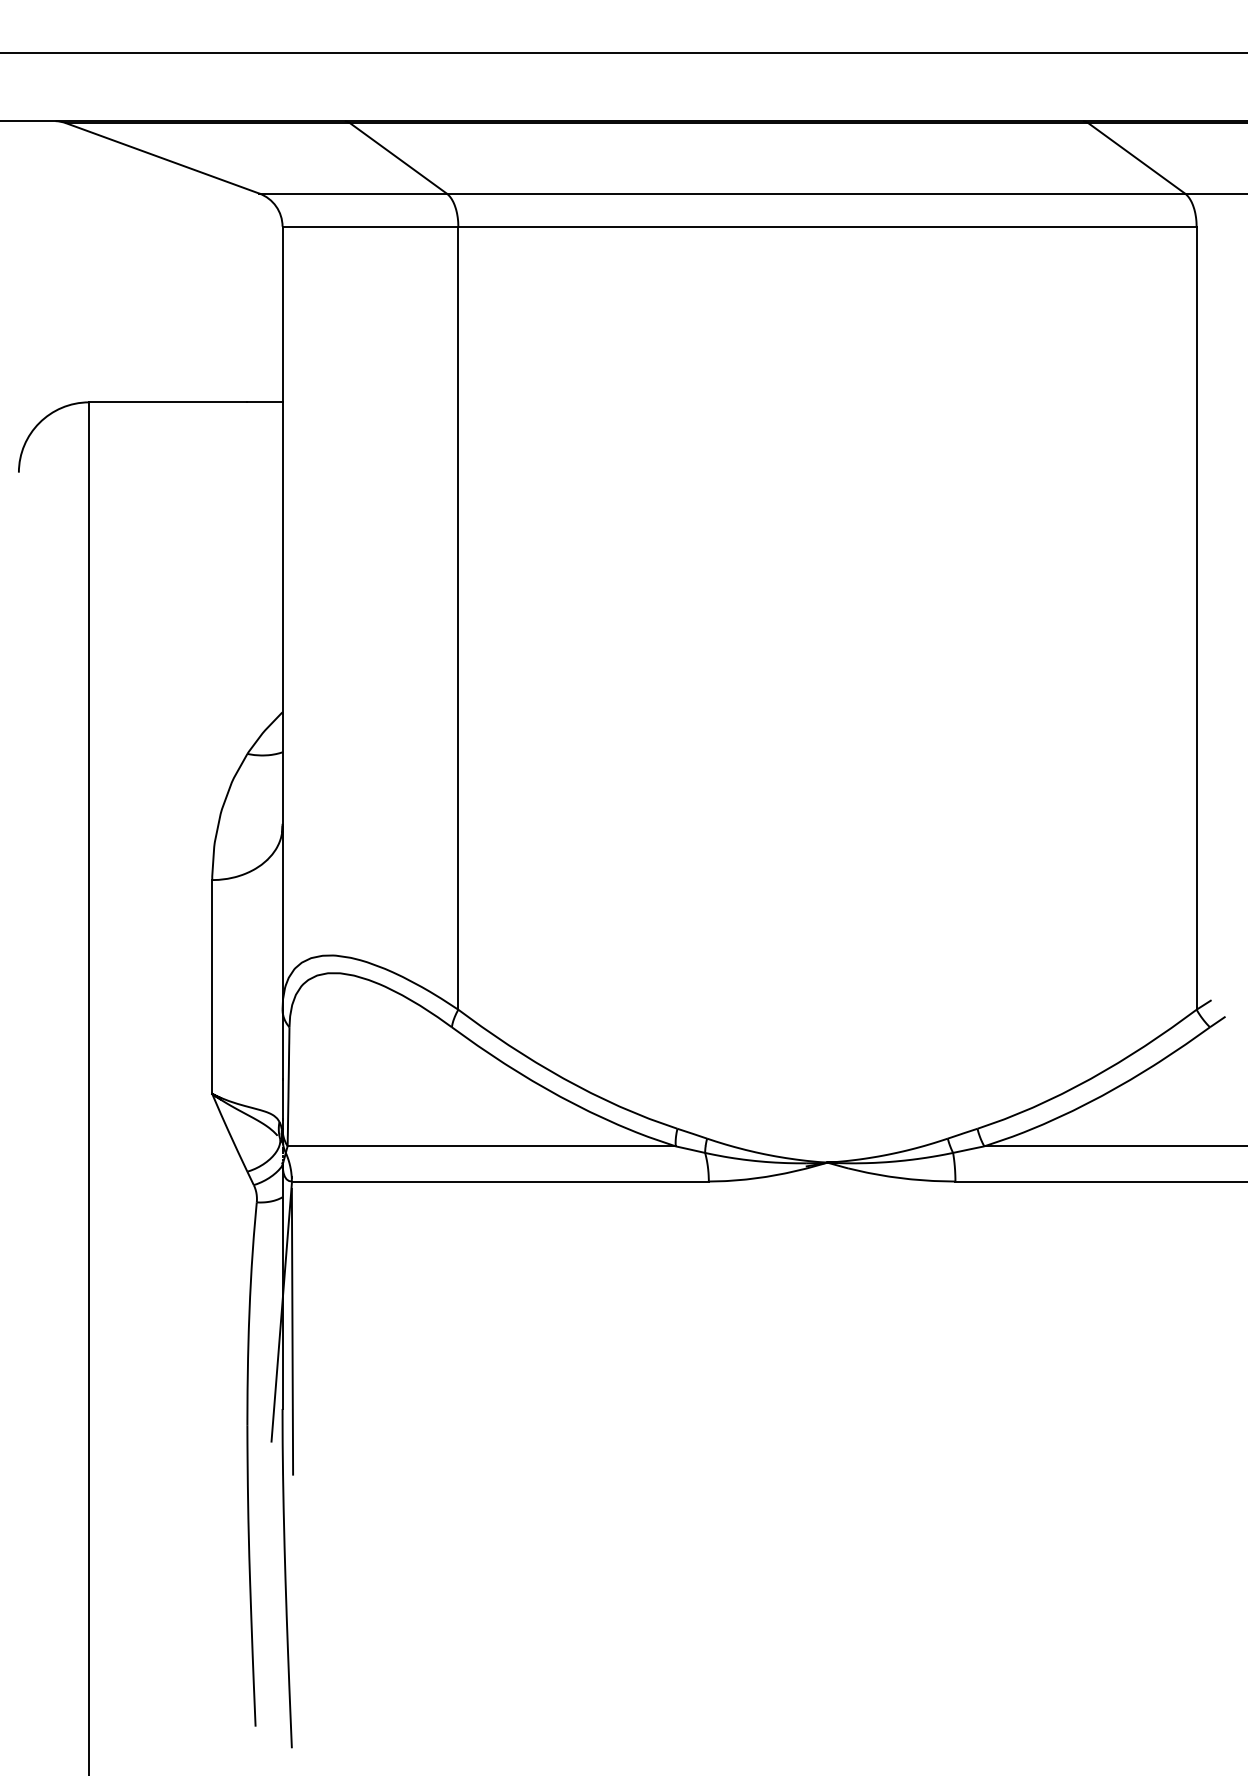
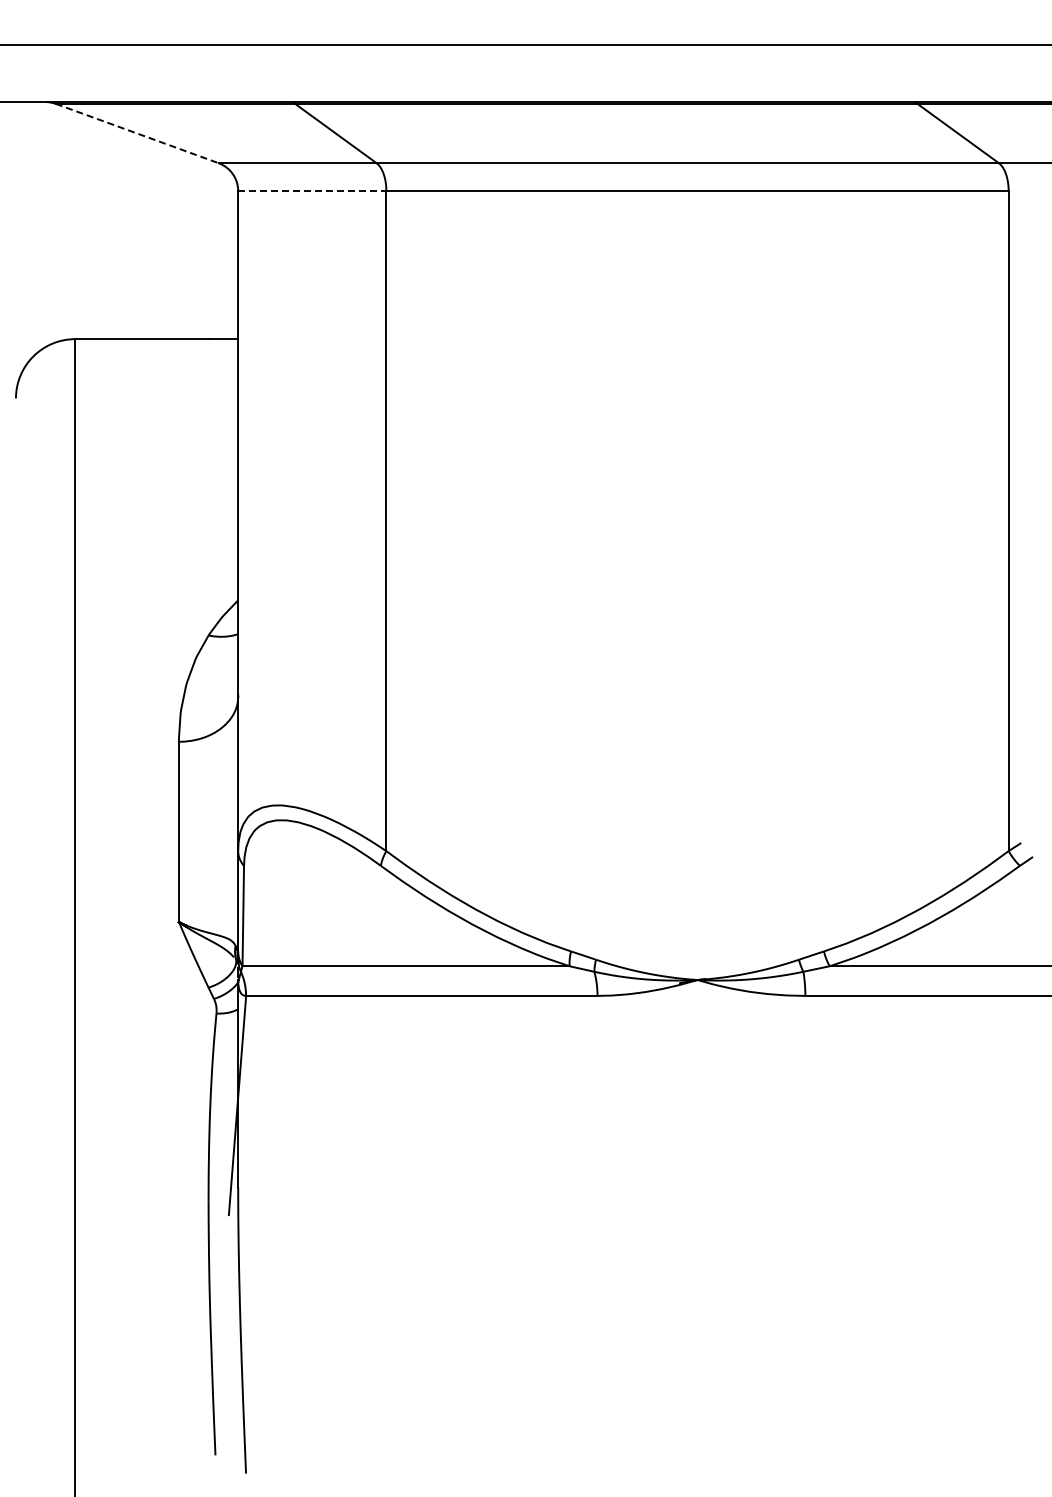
line: (163, 158) -> (137, 133), solid -> dashed
line: (370, 225) -> (312, 190), solid -> dashed
line: (292, 1331) -> (246, 1122), removed

